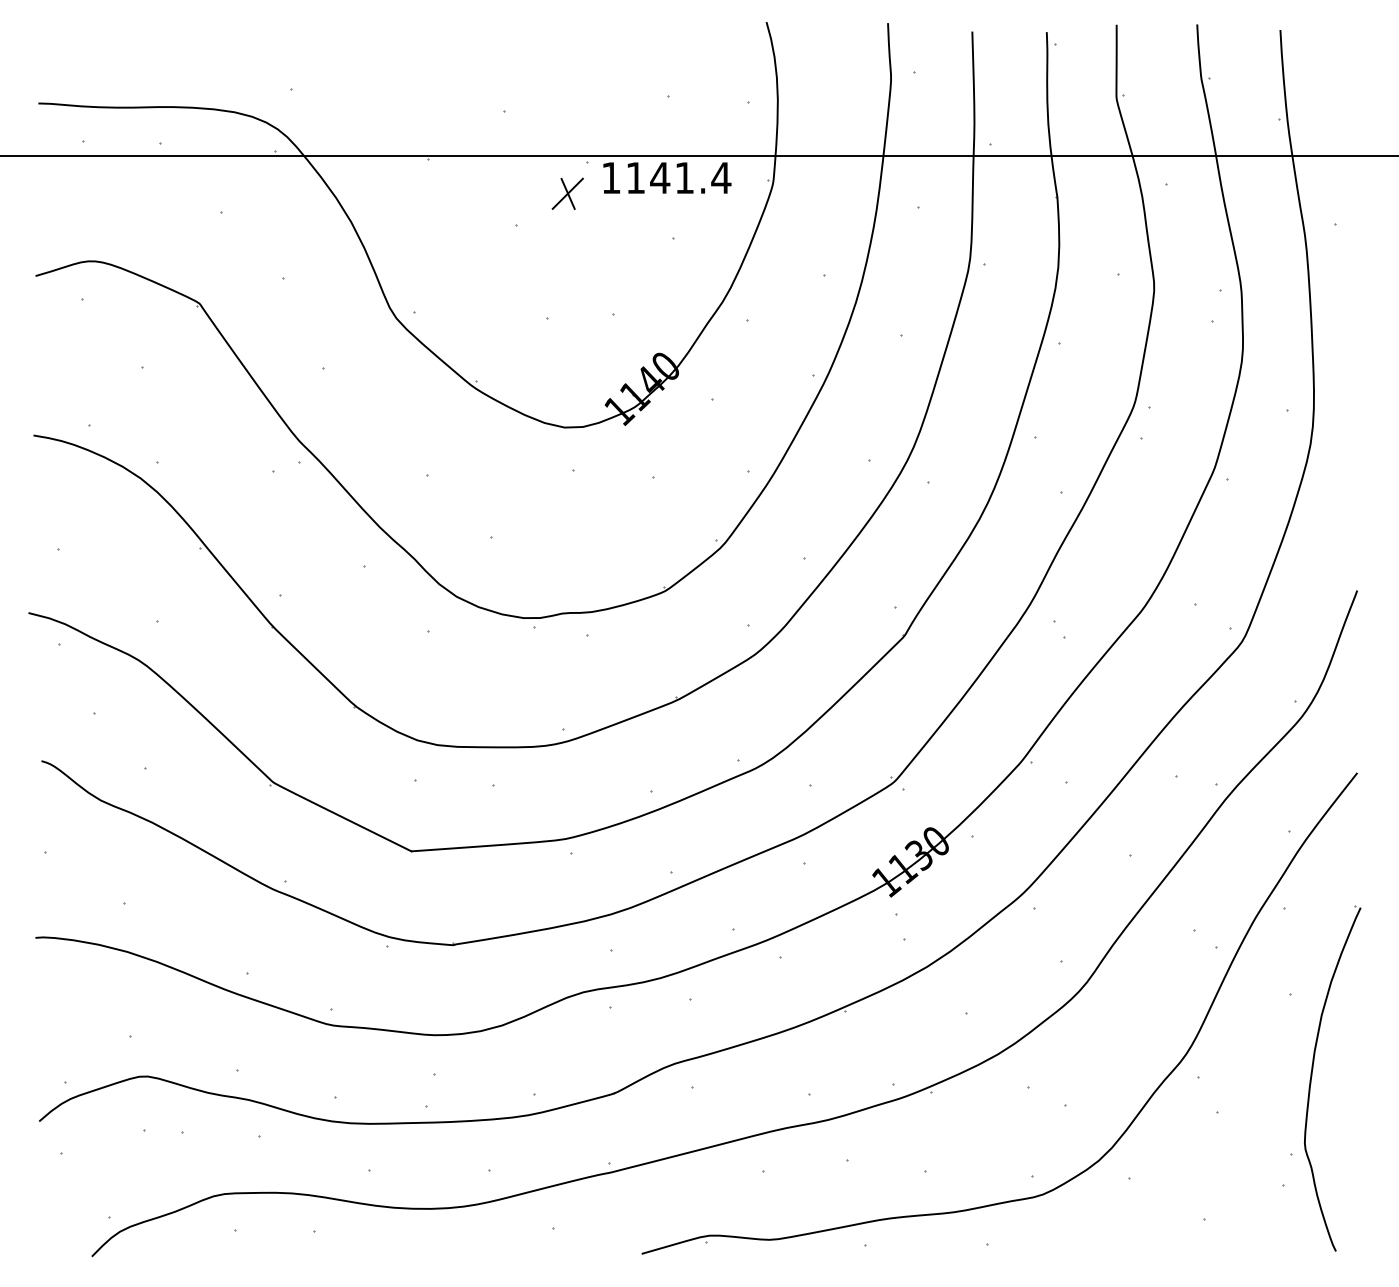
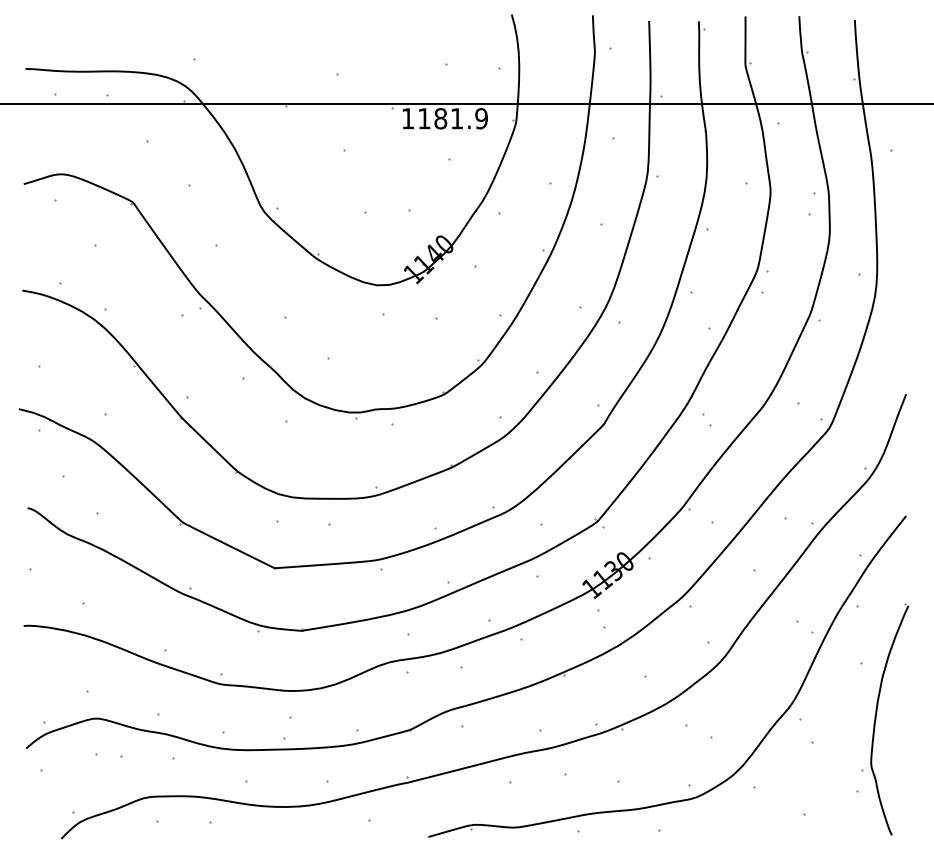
text: (691, 177) -> (461, 118), 1141.4 -> 1181.9
part: (568, 194) -> (379, 129), removed

